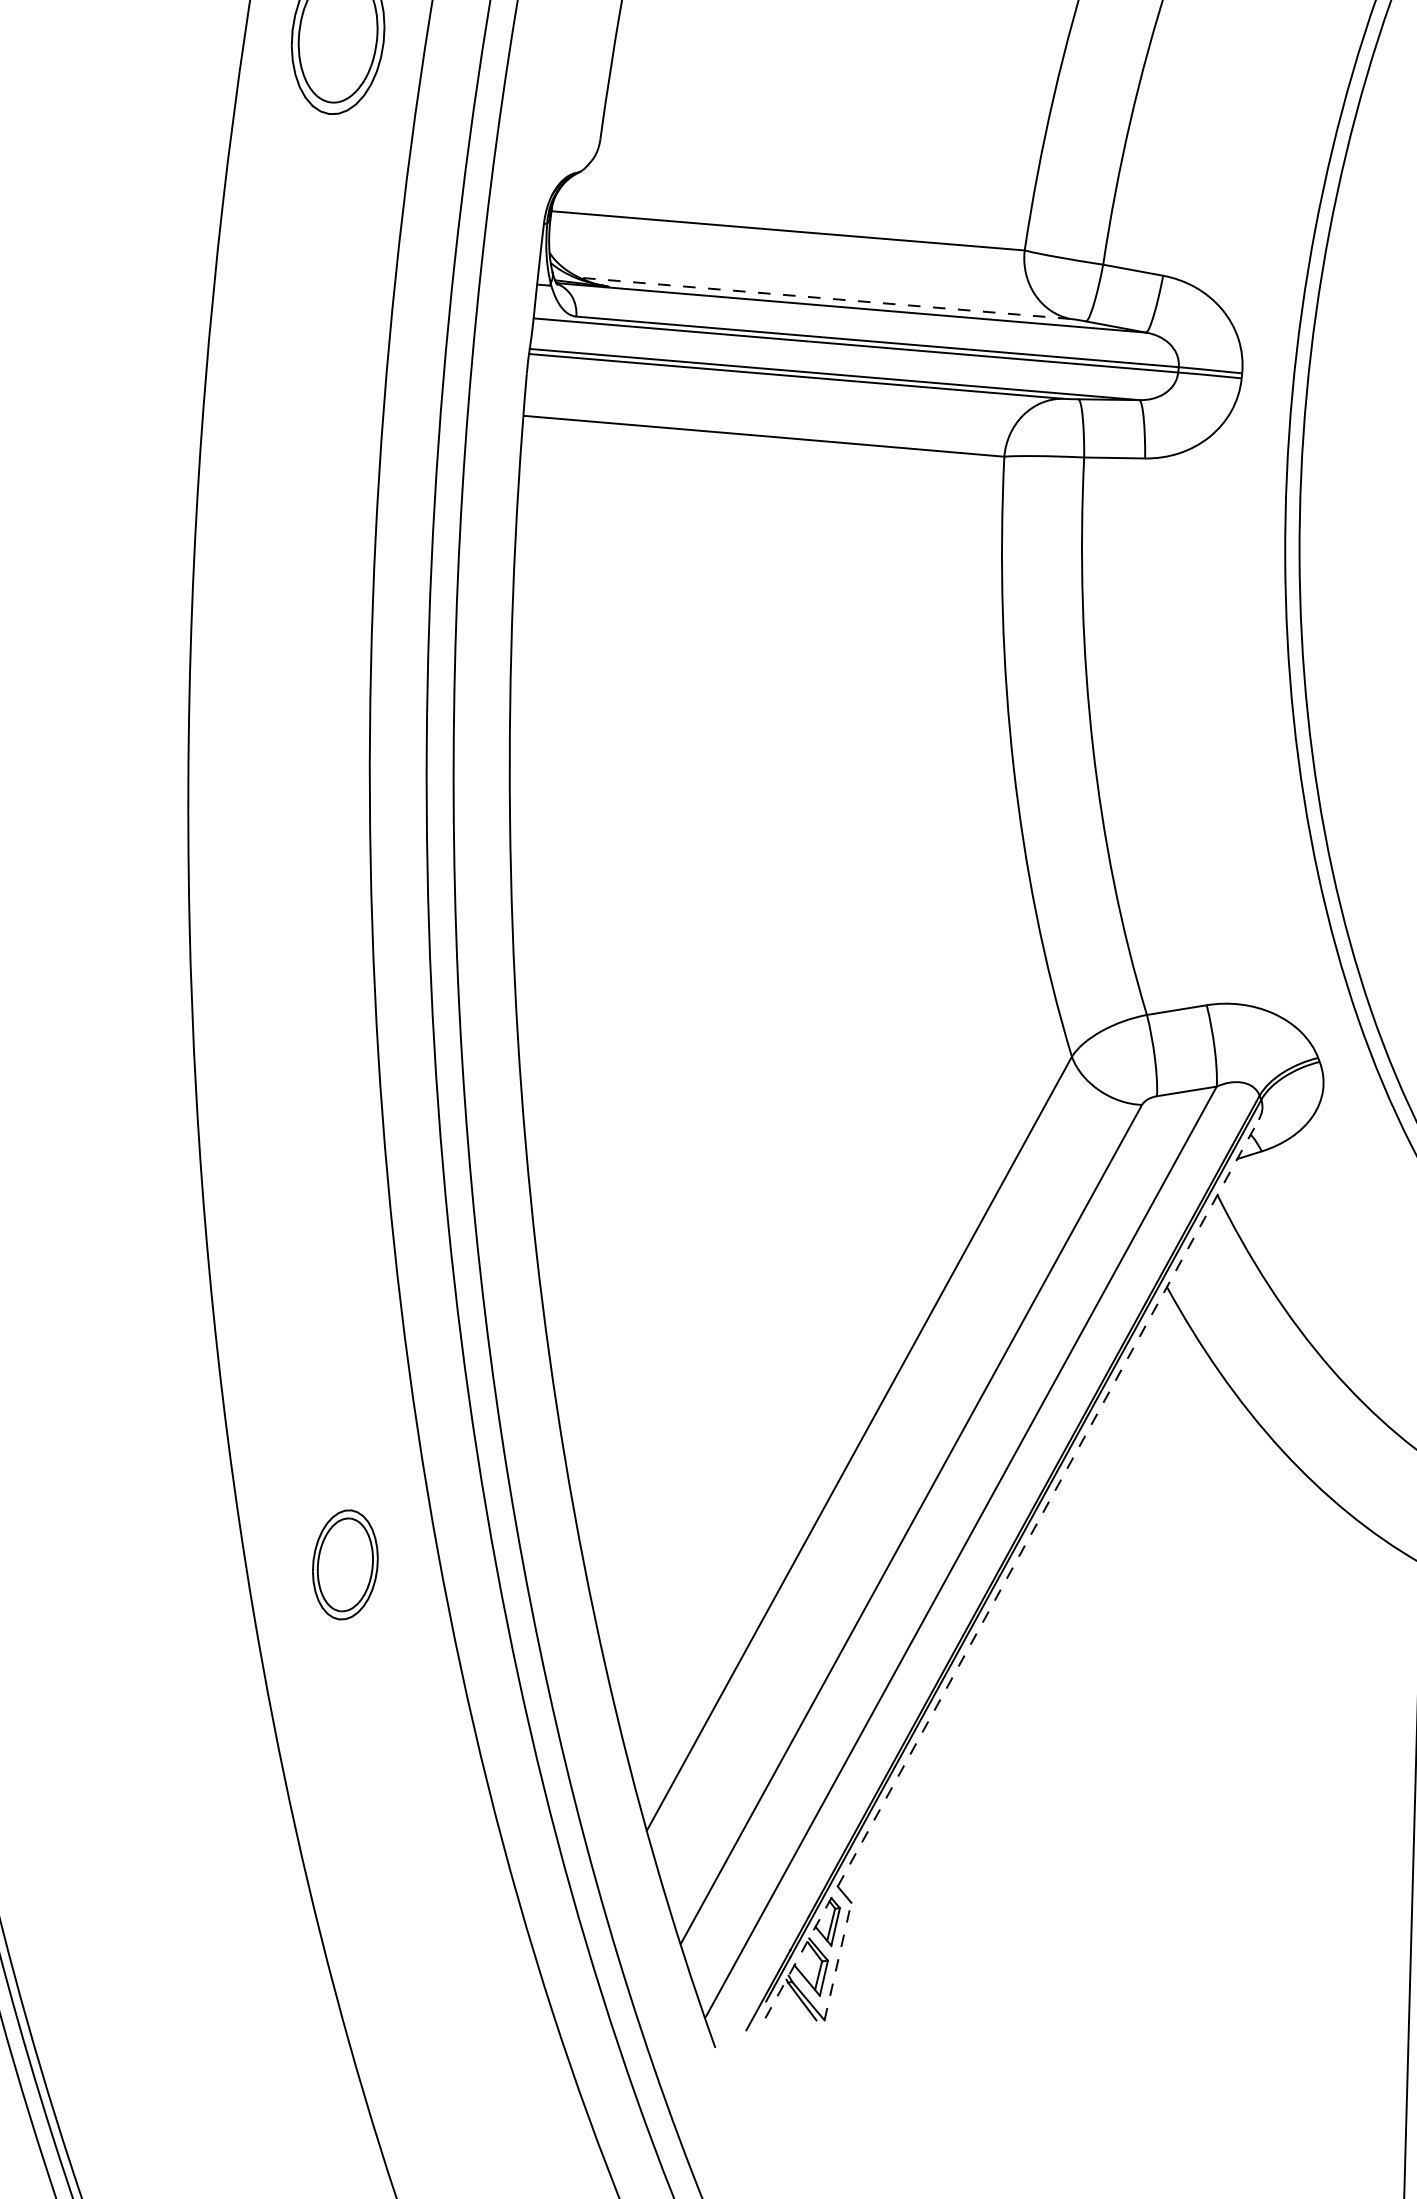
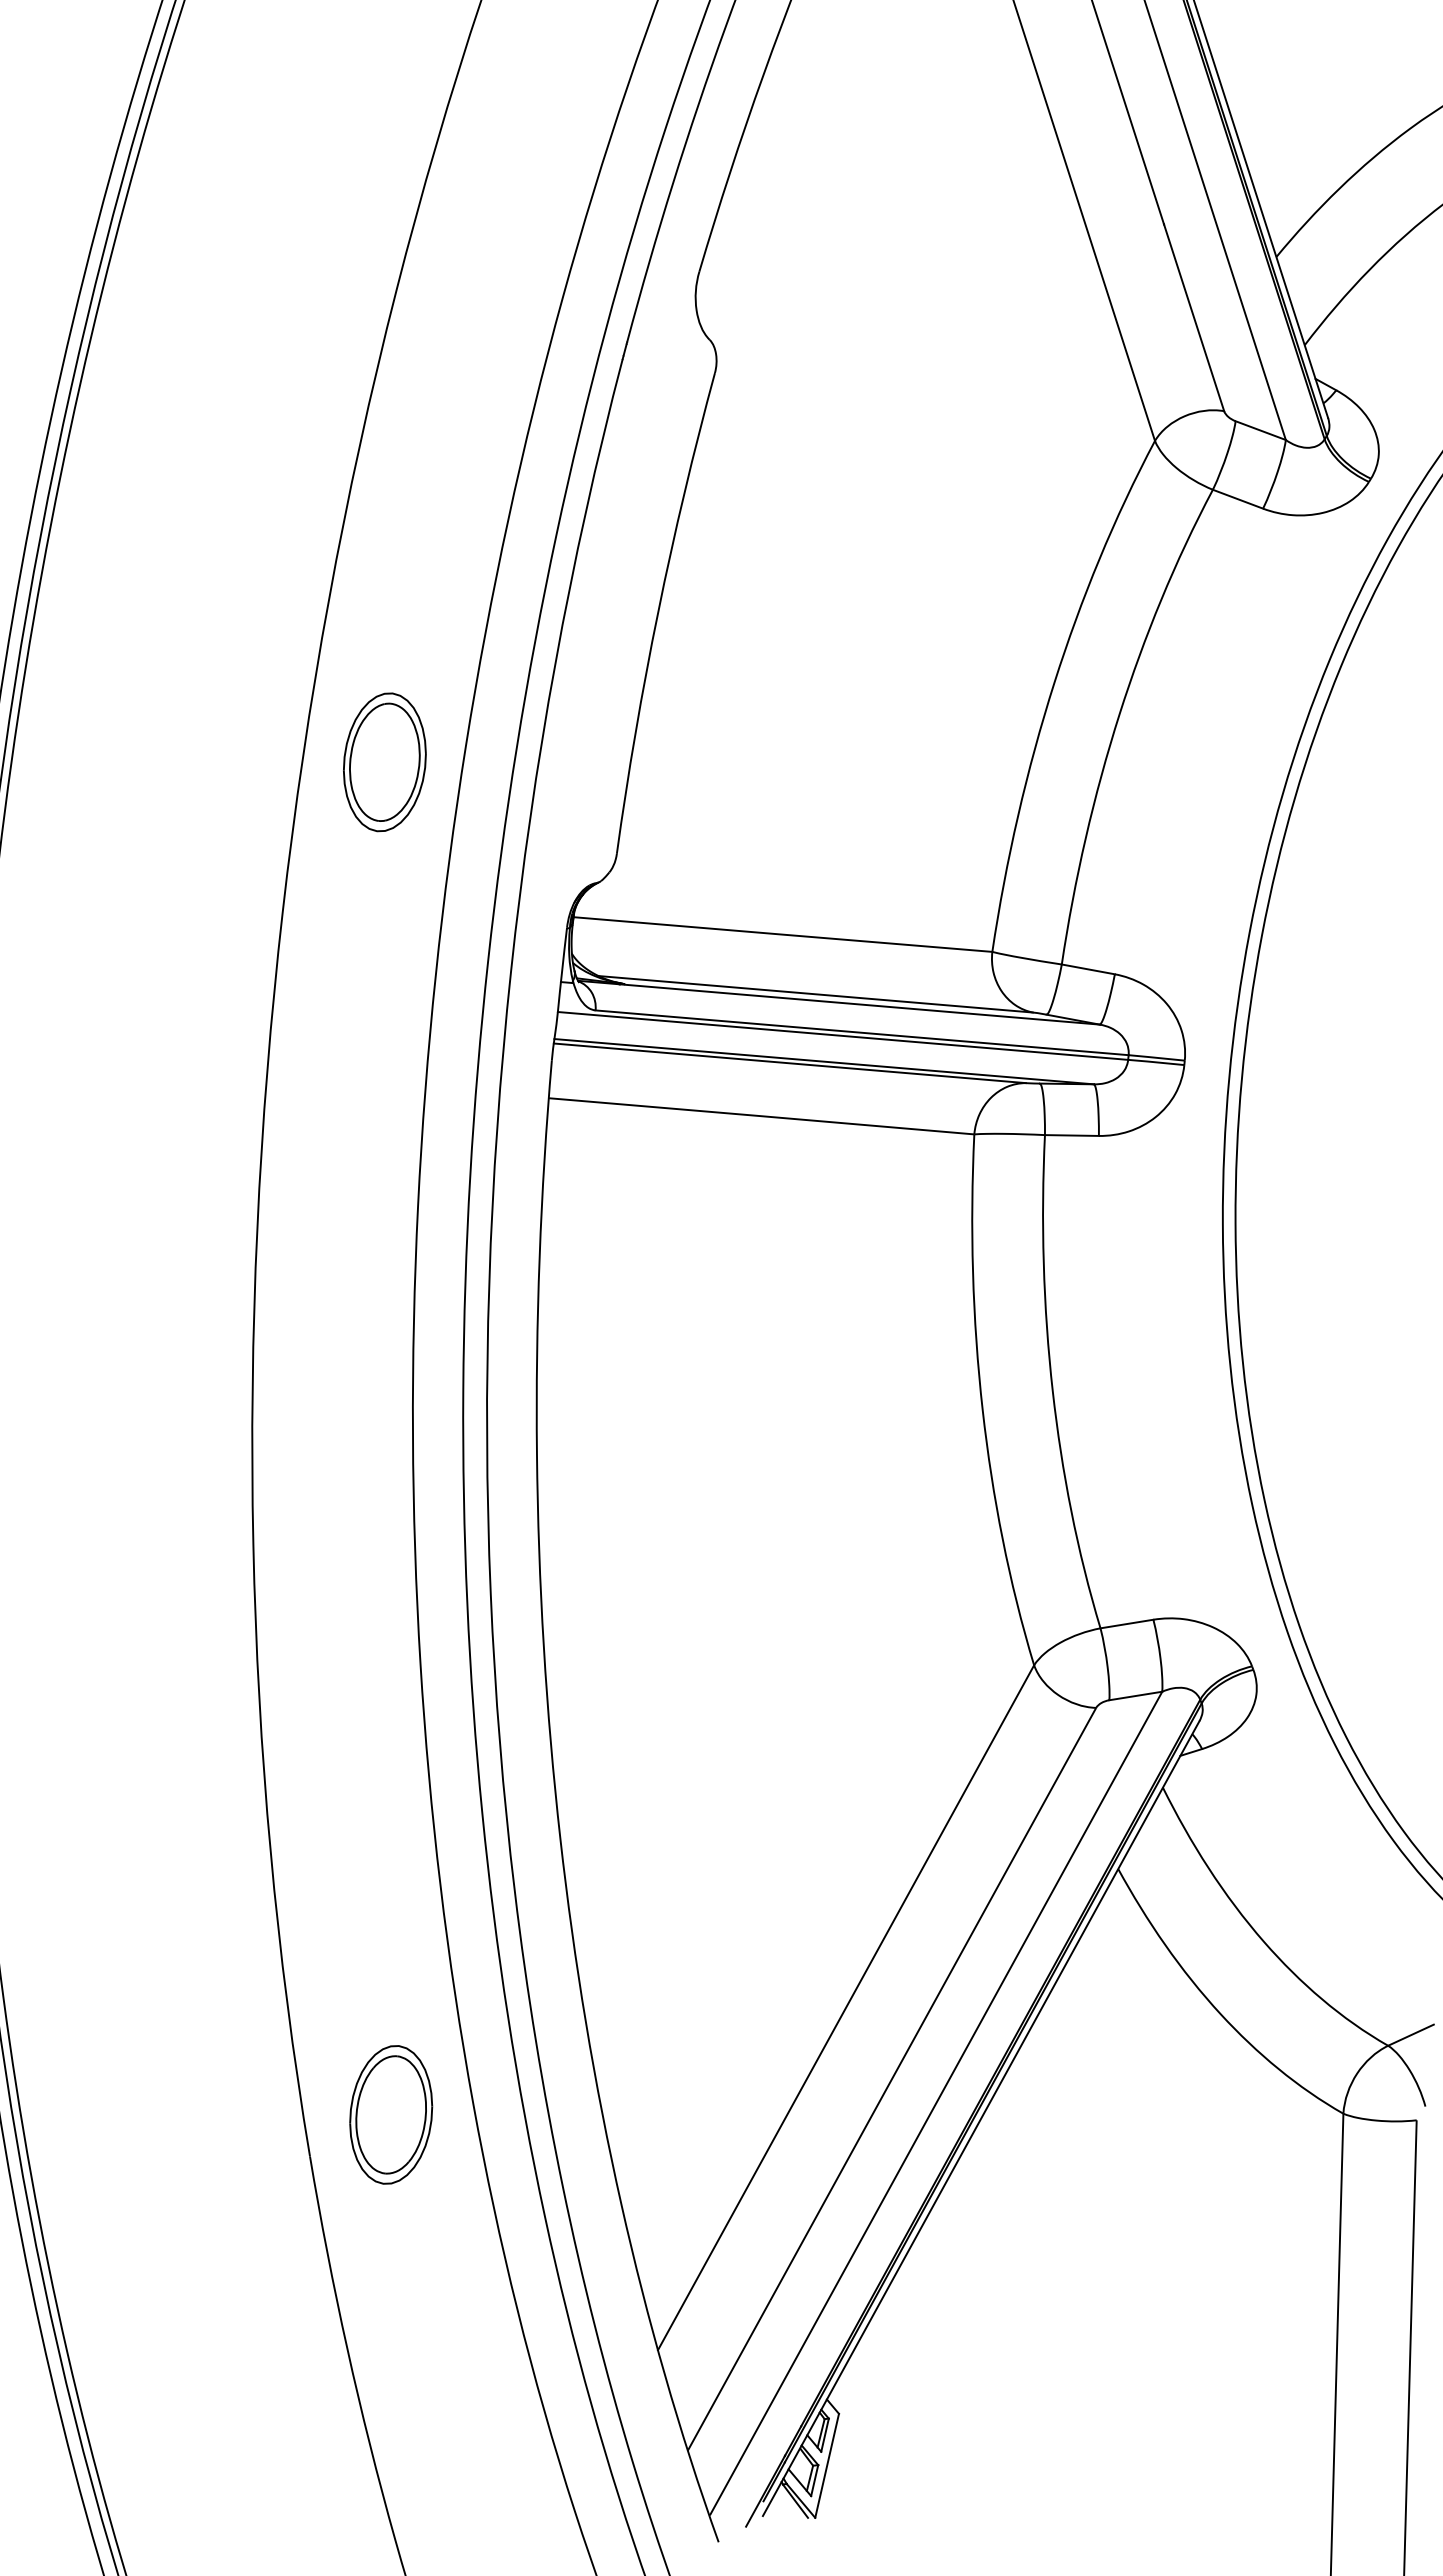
line: (824, 298) -> (815, 994), dashed -> solid
part: (345, 1564) -> (391, 2114), size x1.43
line: (1012, 1568) -> (981, 2118), dashed -> solid
line: (838, 1961) -> (827, 2465), dashed -> solid

